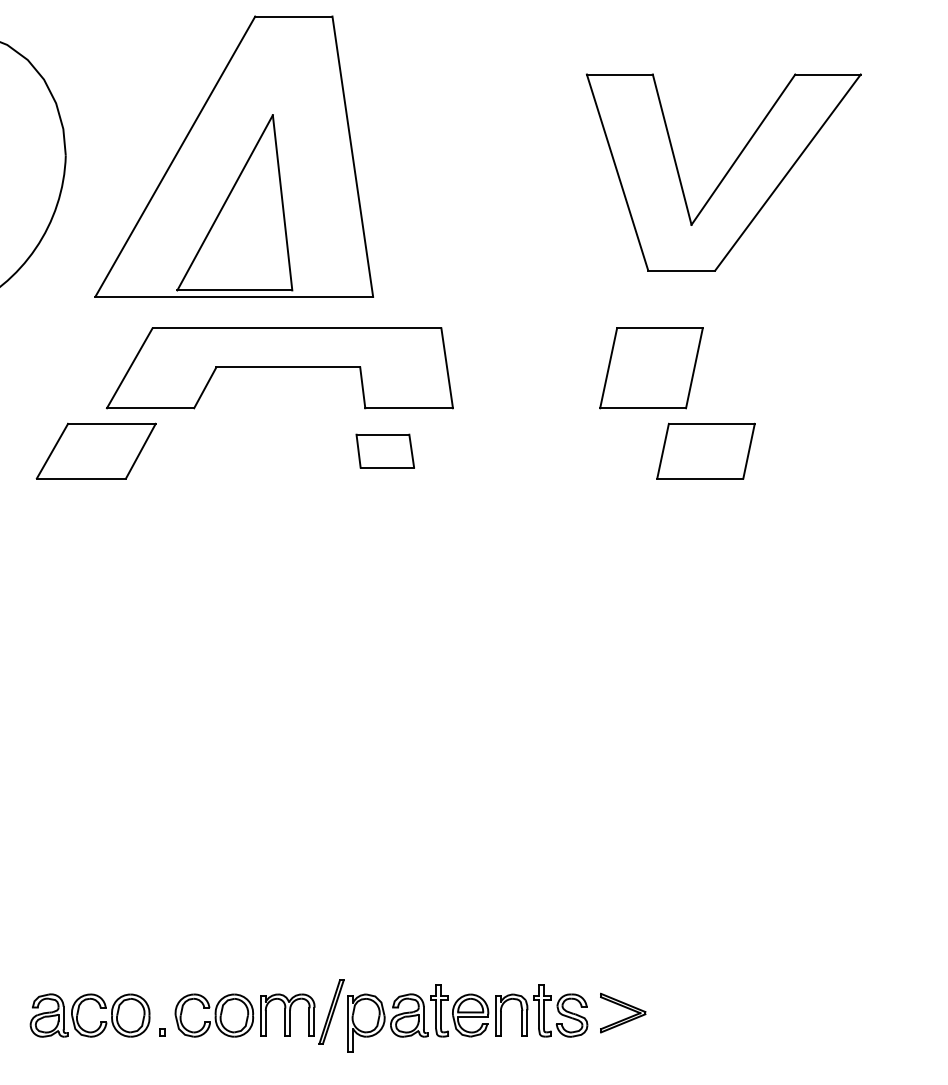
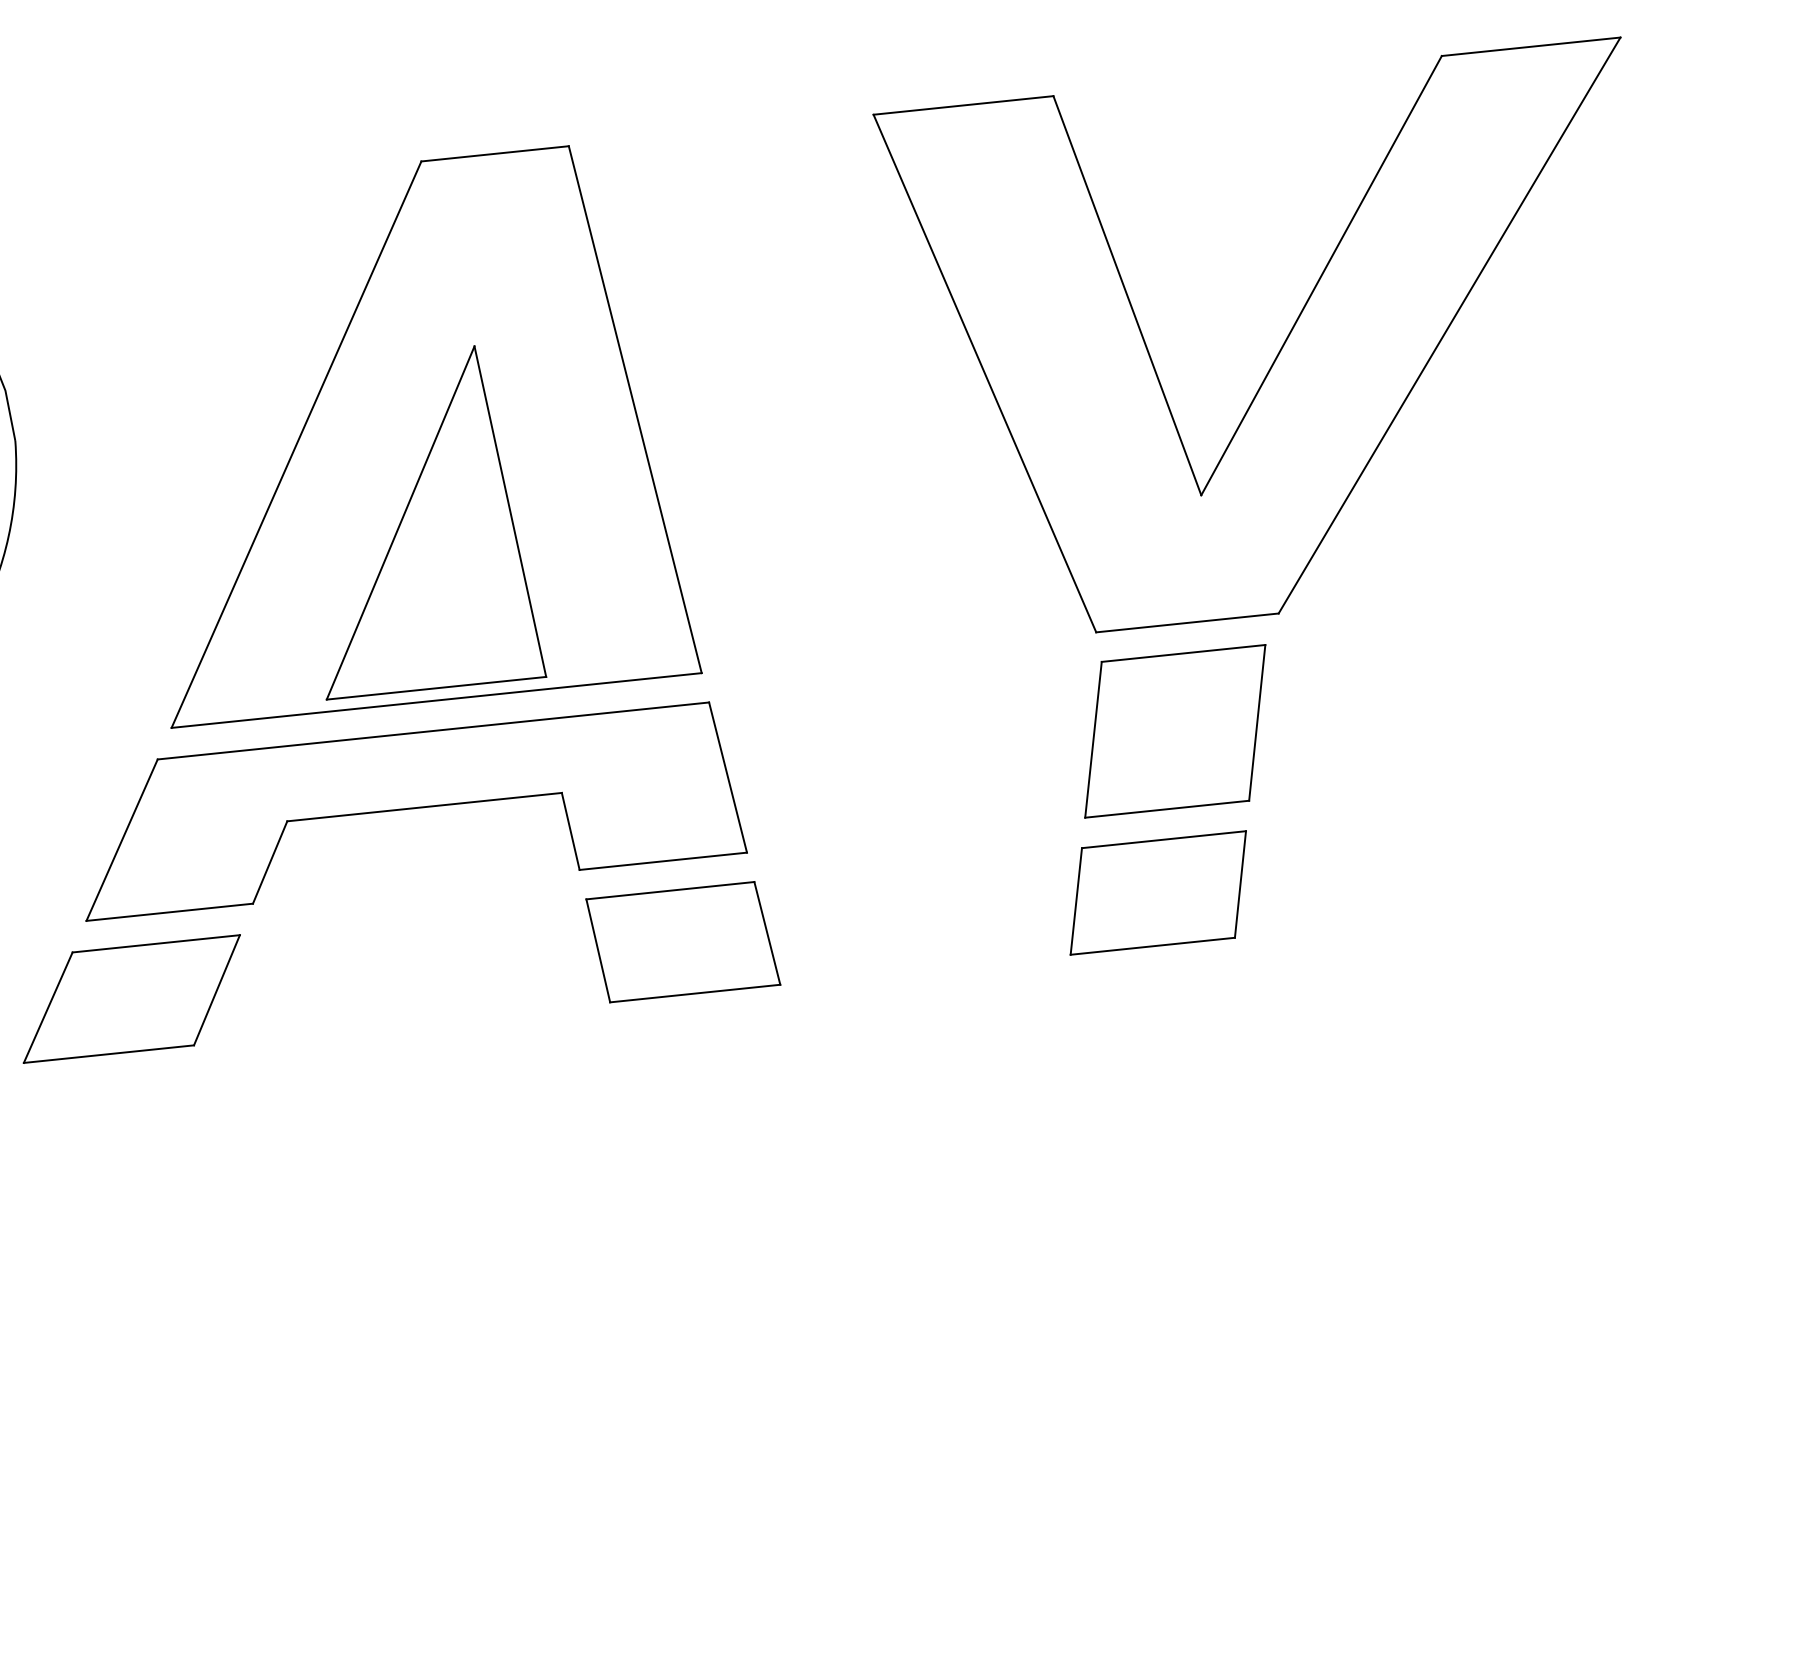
part: (233, 156) -> (407, 432), moved
part: (723, 172) -> (1274, 343), size x1.43
part: (279, 368) -> (407, 810), moved
part: (385, 450) -> (683, 940), size x1.67
part: (705, 450) -> (1157, 891), moved

